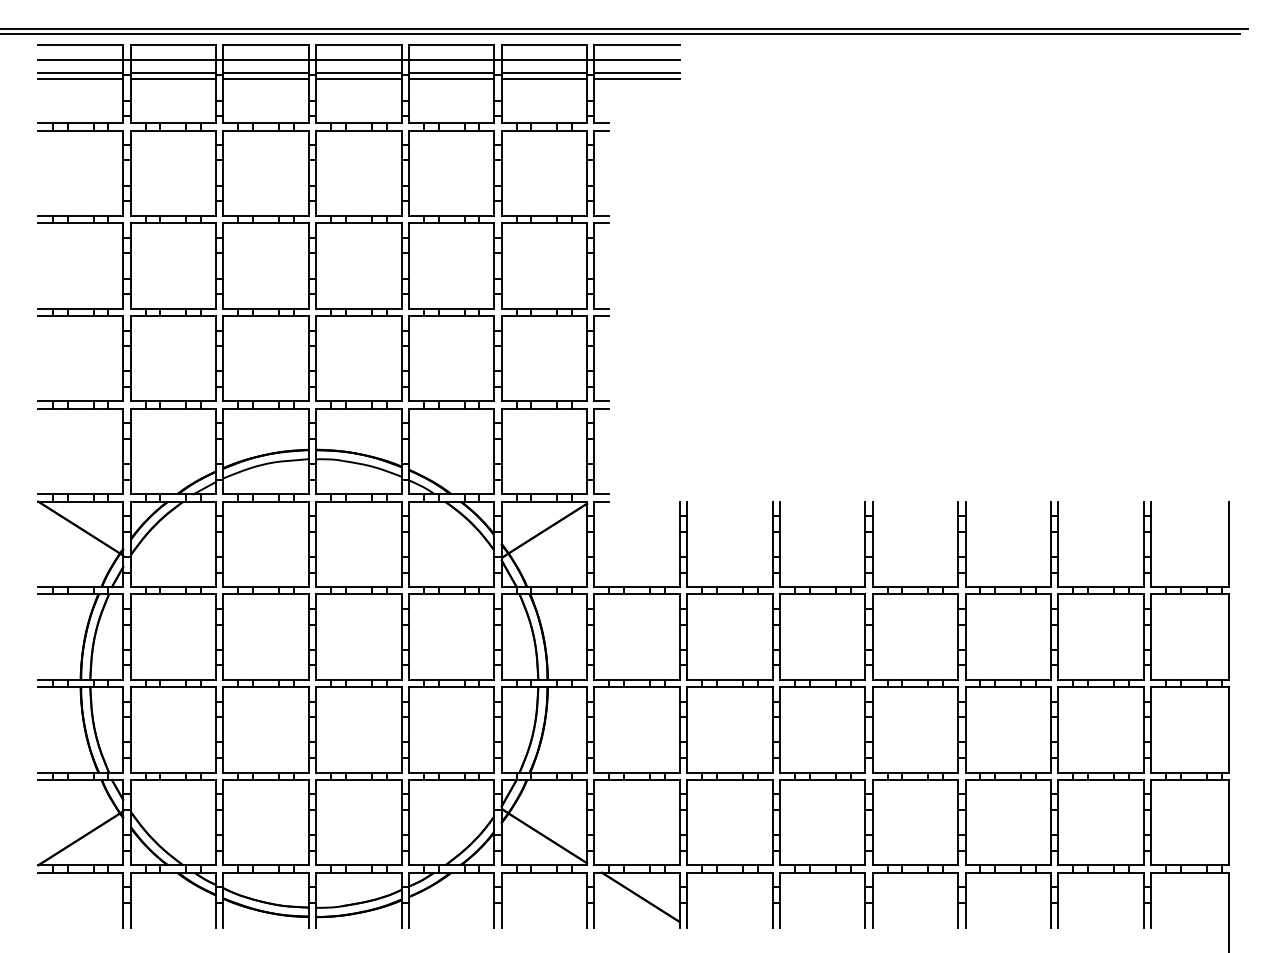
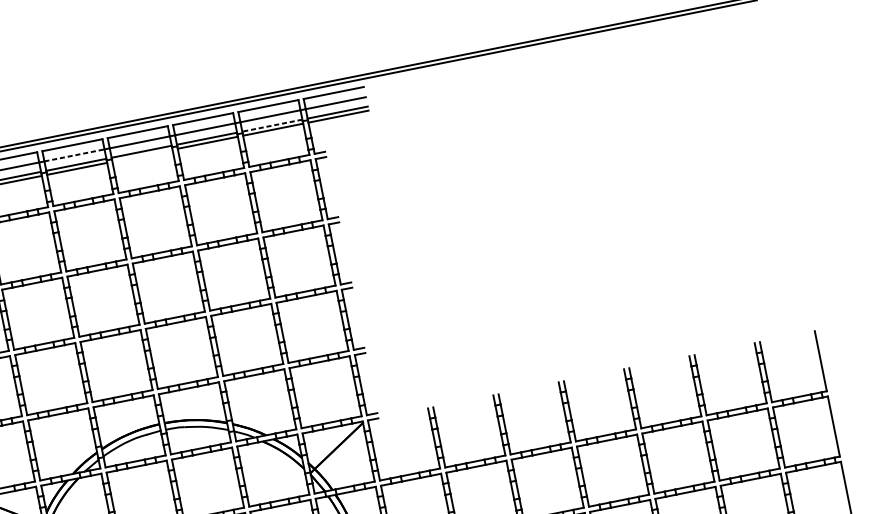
line: (266, 59) -> (74, 155), solid -> dashed
line: (544, 73) -> (272, 125), solid -> dashed
line: (358, 78) -> (142, 155), removed

